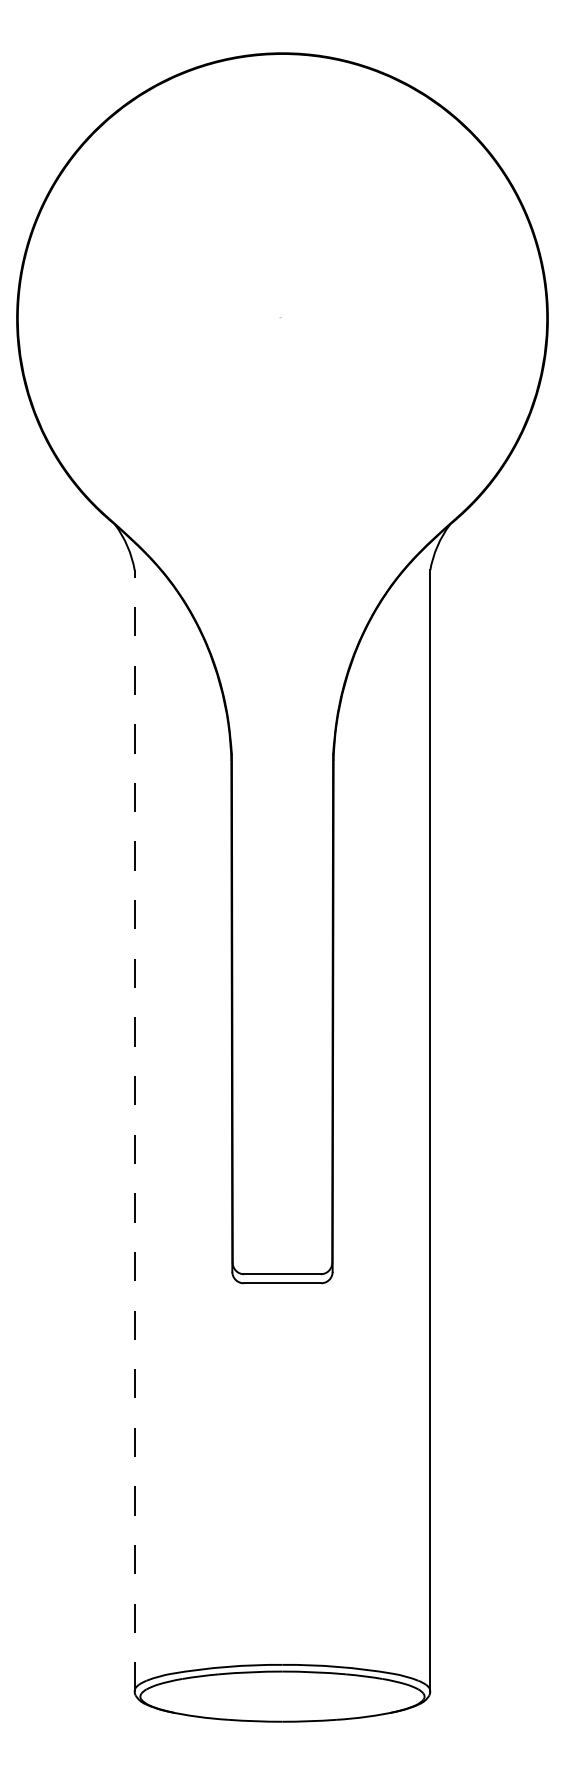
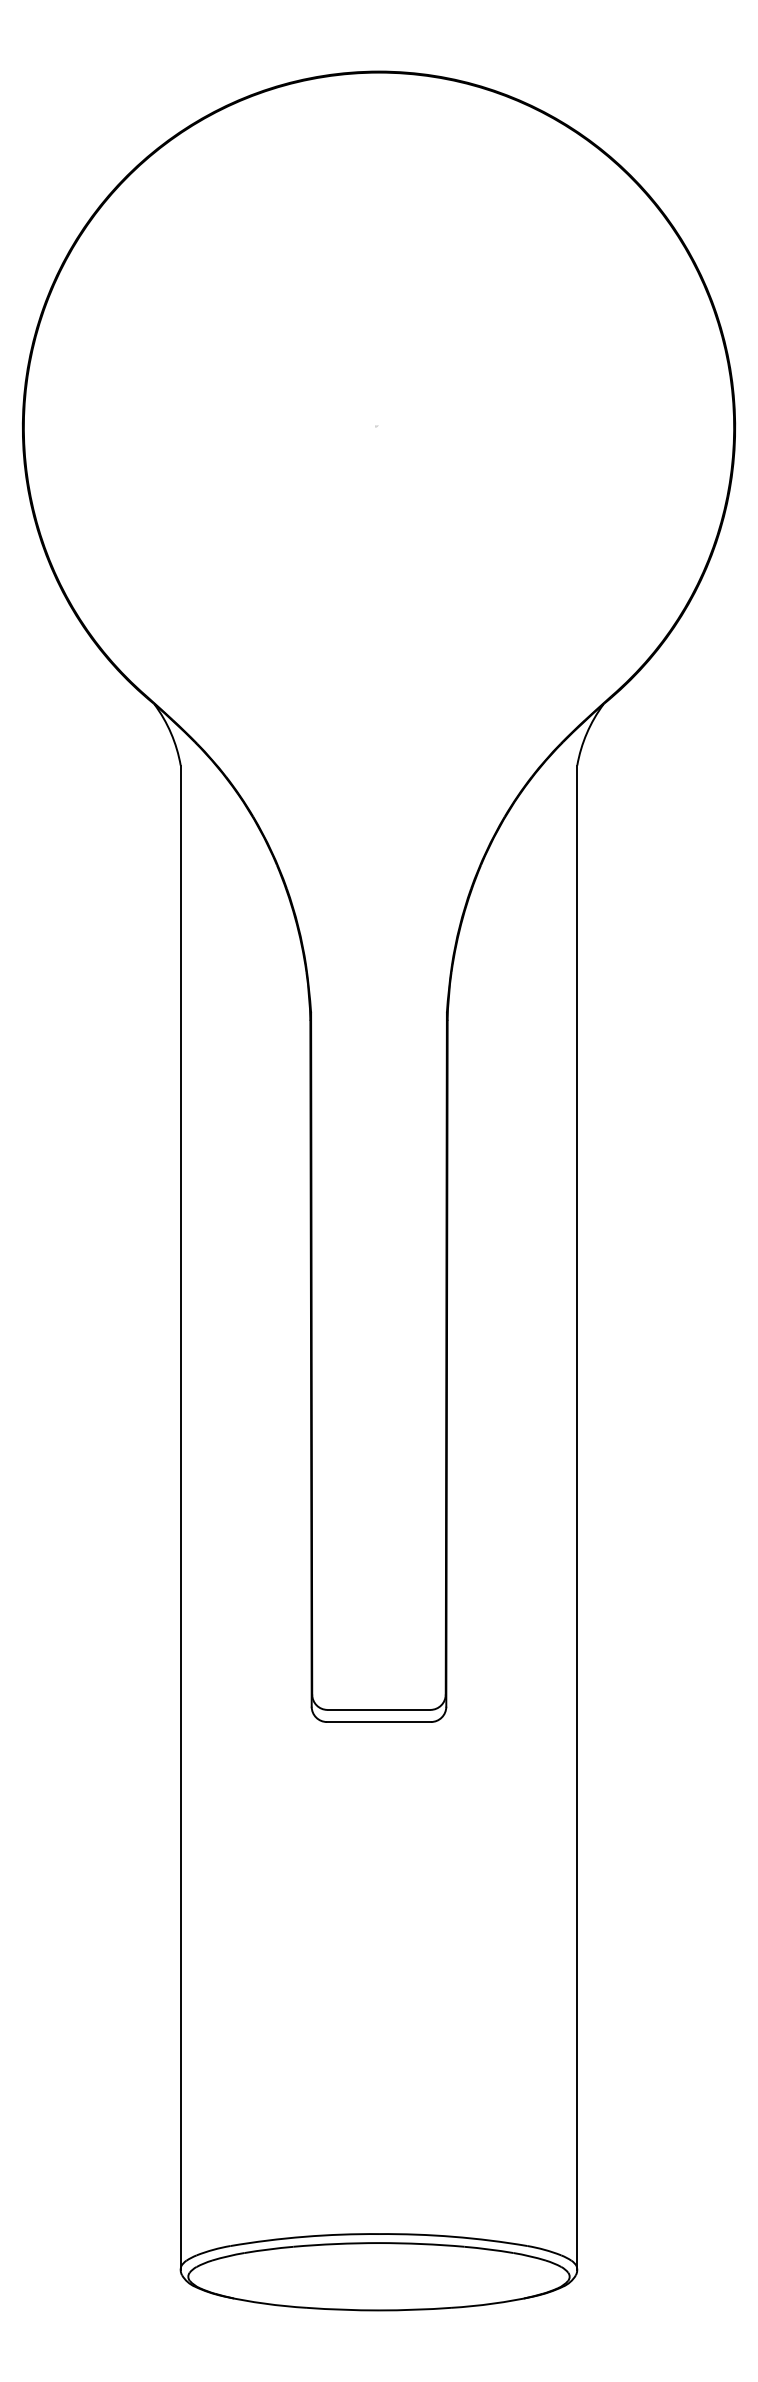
line: (134, 1130) -> (180, 1517), dashed -> solid

